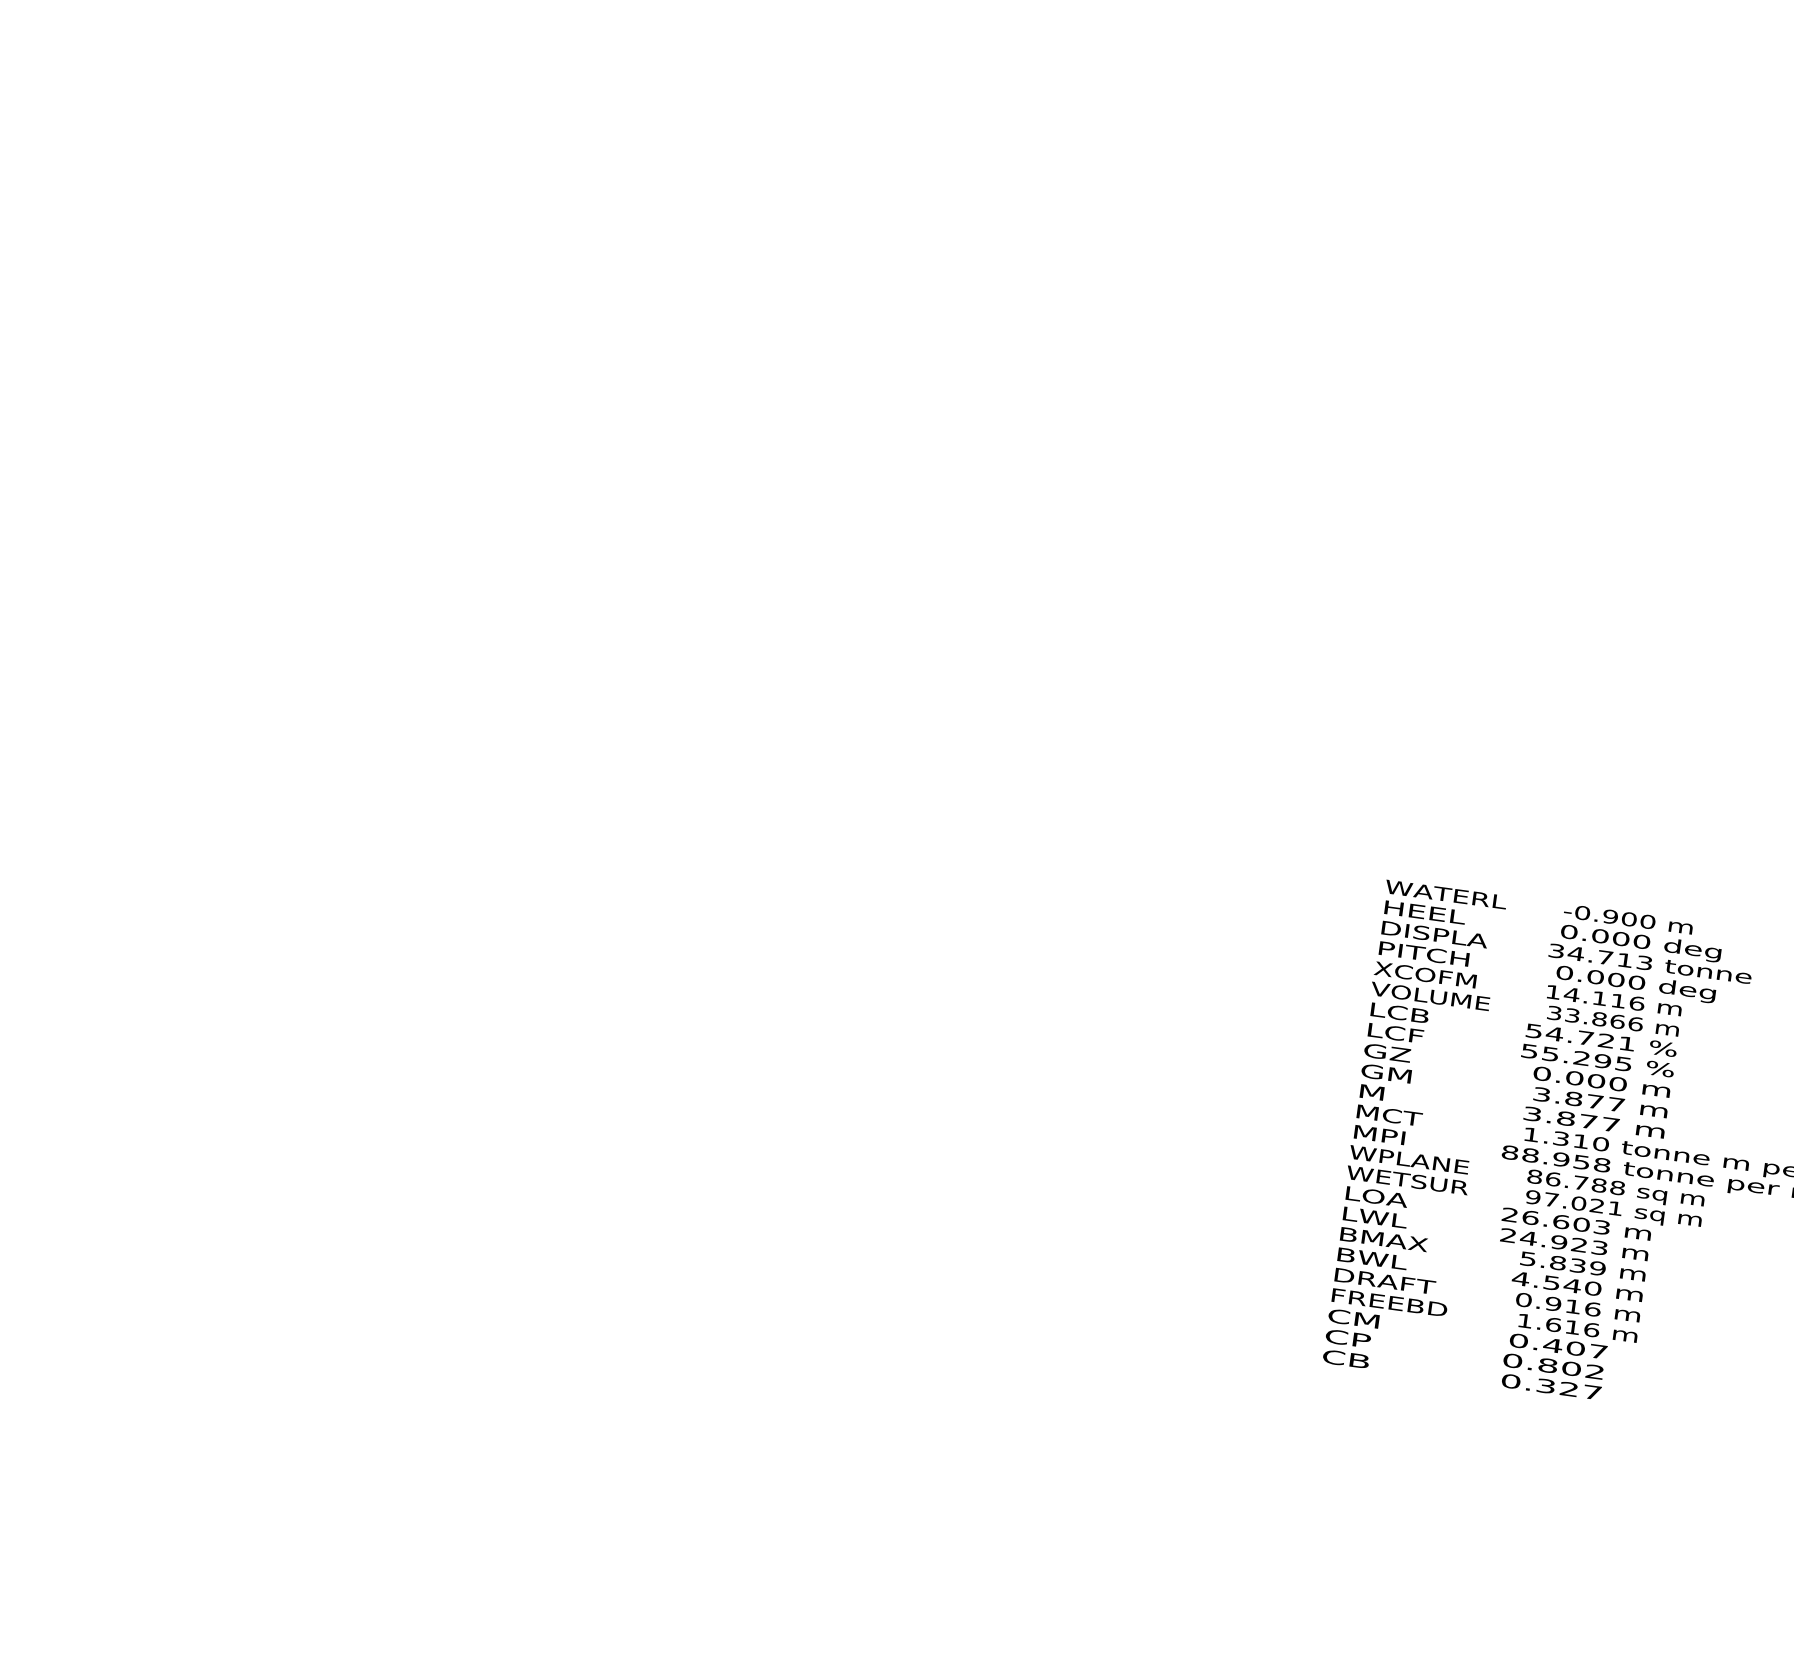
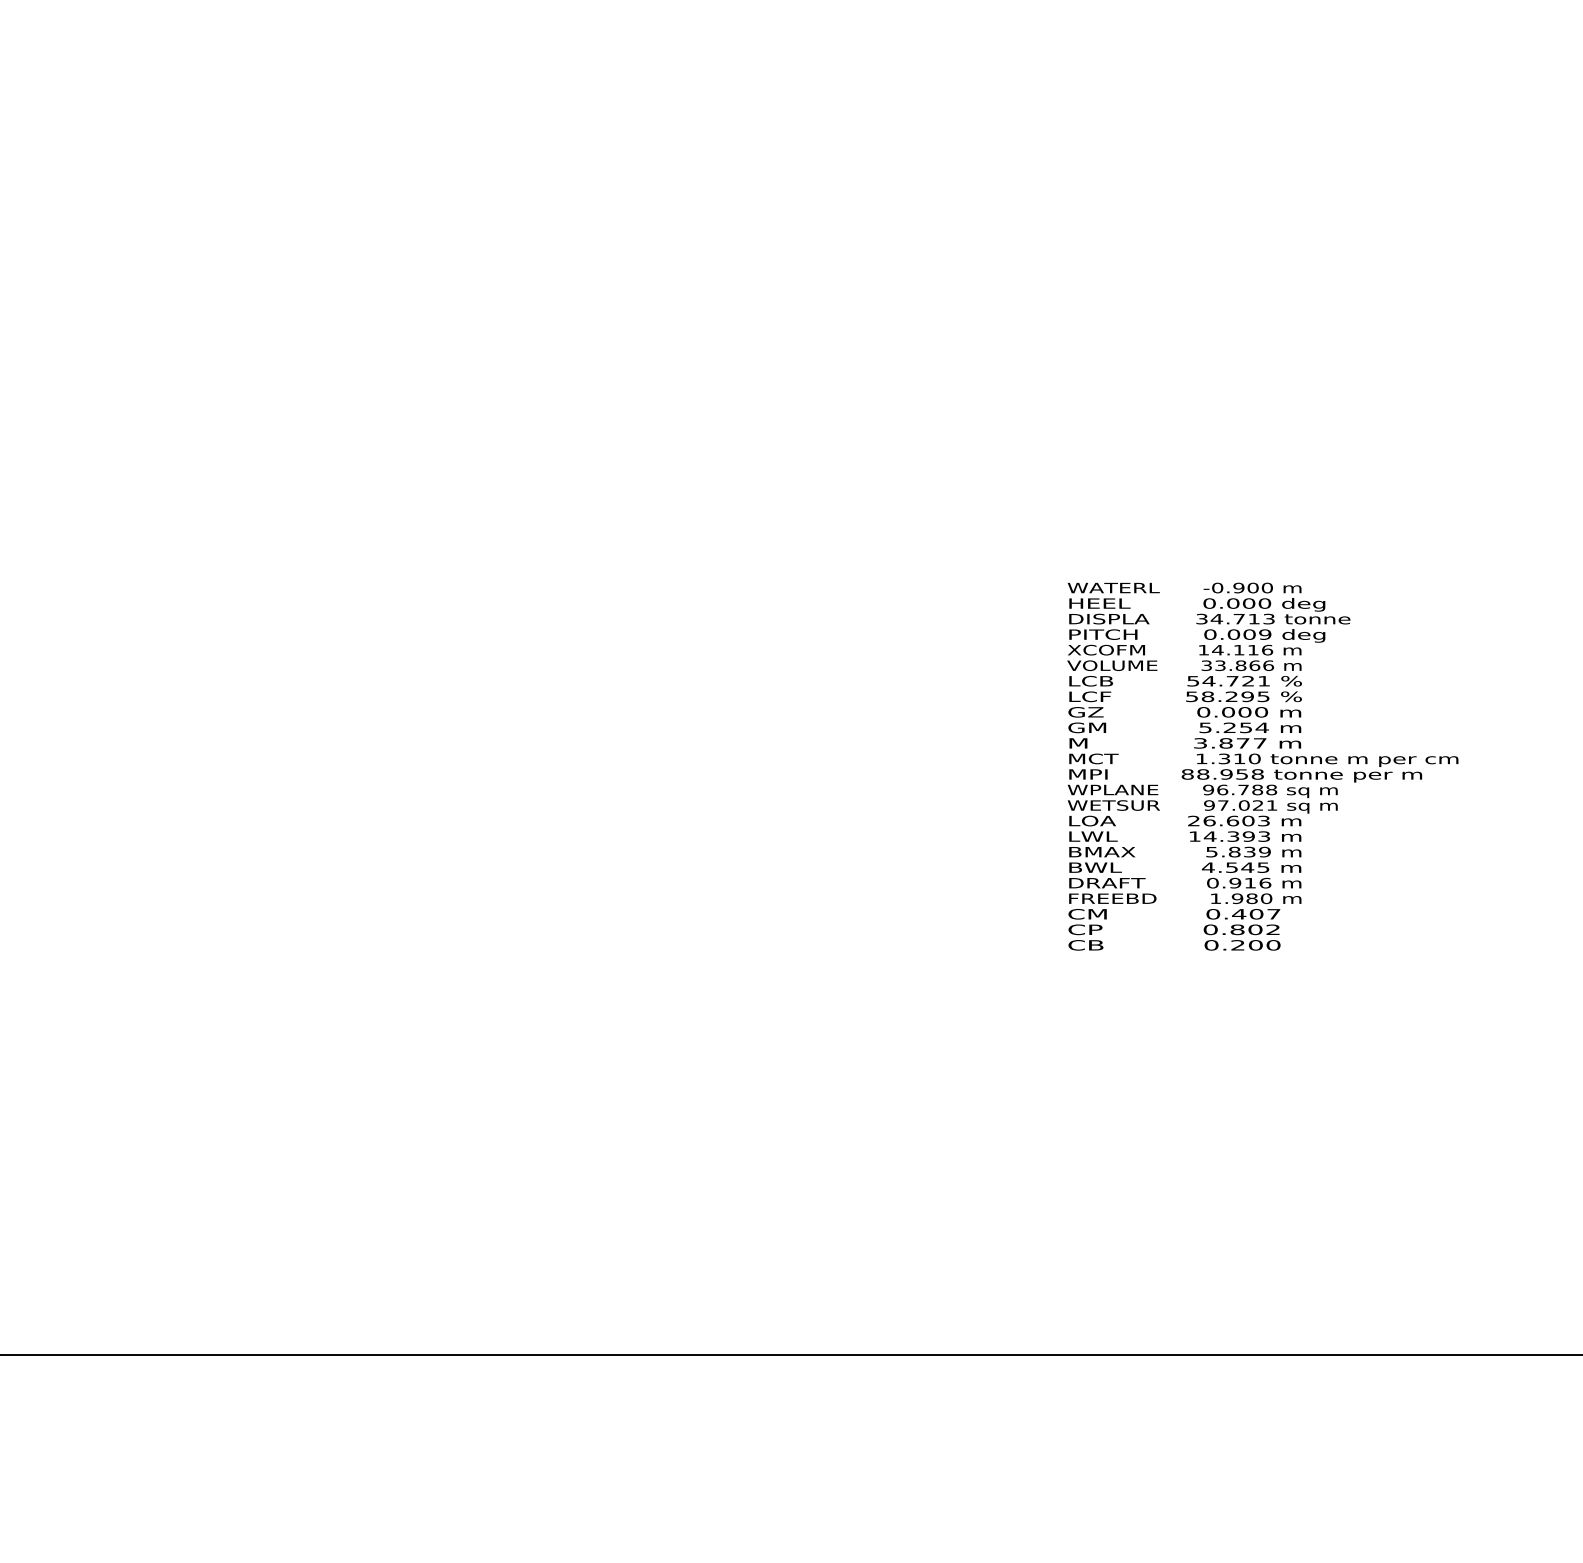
text: (1637, 982) -> (1265, 634), 0.000 -> 0.009
text: (1550, 1053) -> (1207, 696), 55.295 -> 58.295
text: (1579, 1099) -> (1234, 727), 3.877 -> 5.254
text: (1534, 1176) -> (1208, 789), 86.788 -> 96.788
text: (1543, 1240) -> (1221, 836), 24.923 -> 14.393
text: (1593, 1288) -> (1263, 867), 4.540 -> 4.545
text: (1571, 1327) -> (1251, 898), 1.616 -> 1.980
text: (1568, 1389) -> (1255, 945), 0.327 -> 0.200

